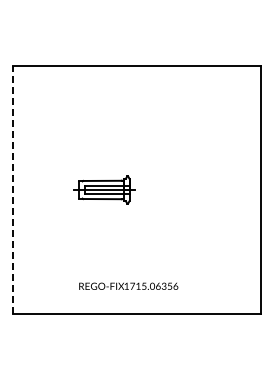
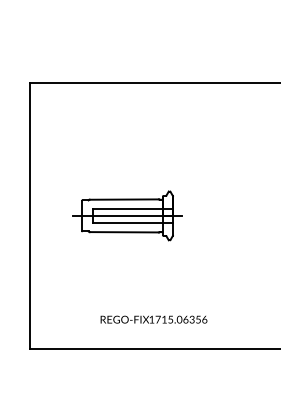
part: (104, 189) -> (127, 215), size x1.67
line: (13, 190) -> (29, 216), dashed -> solid

